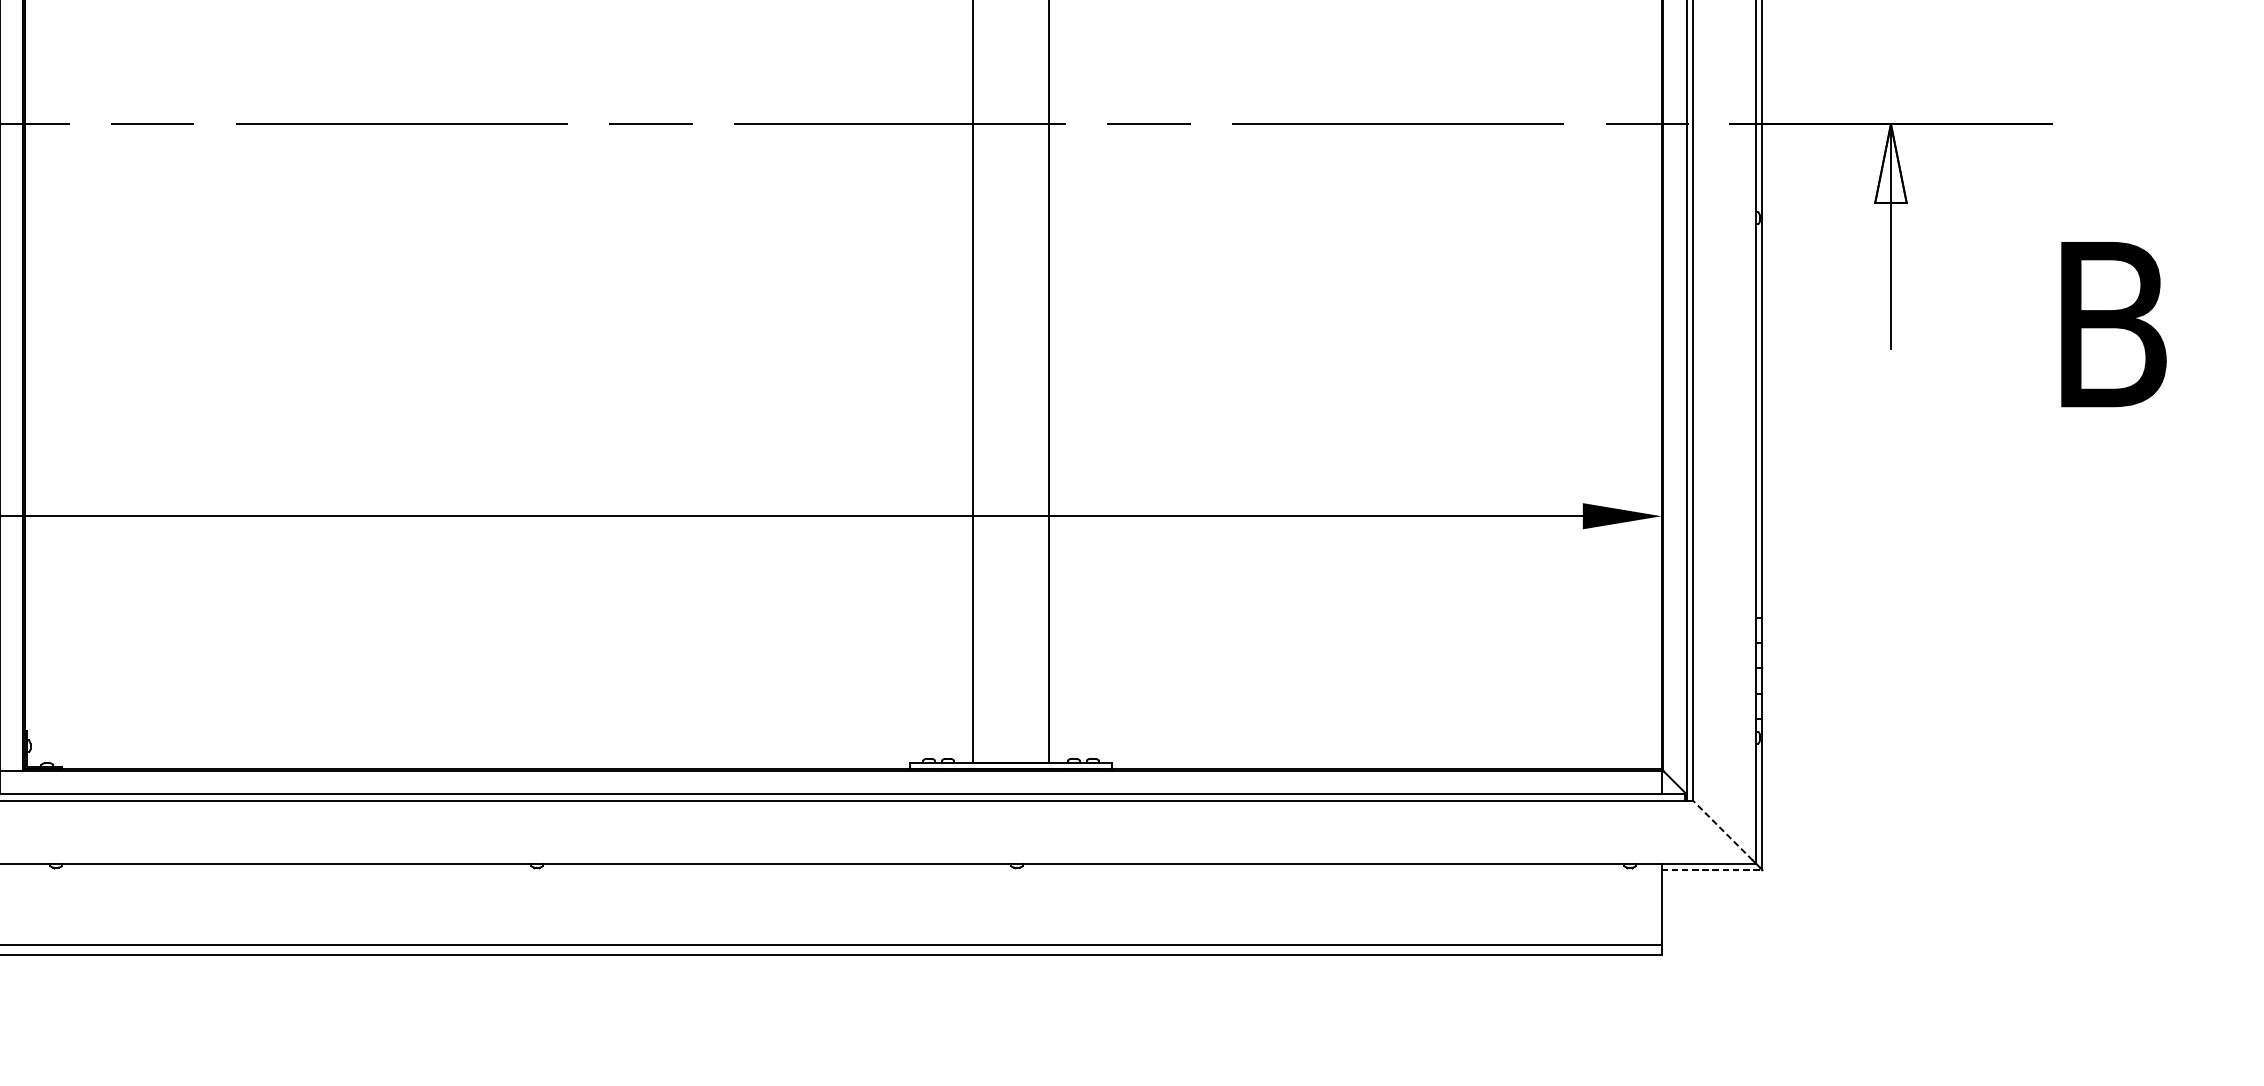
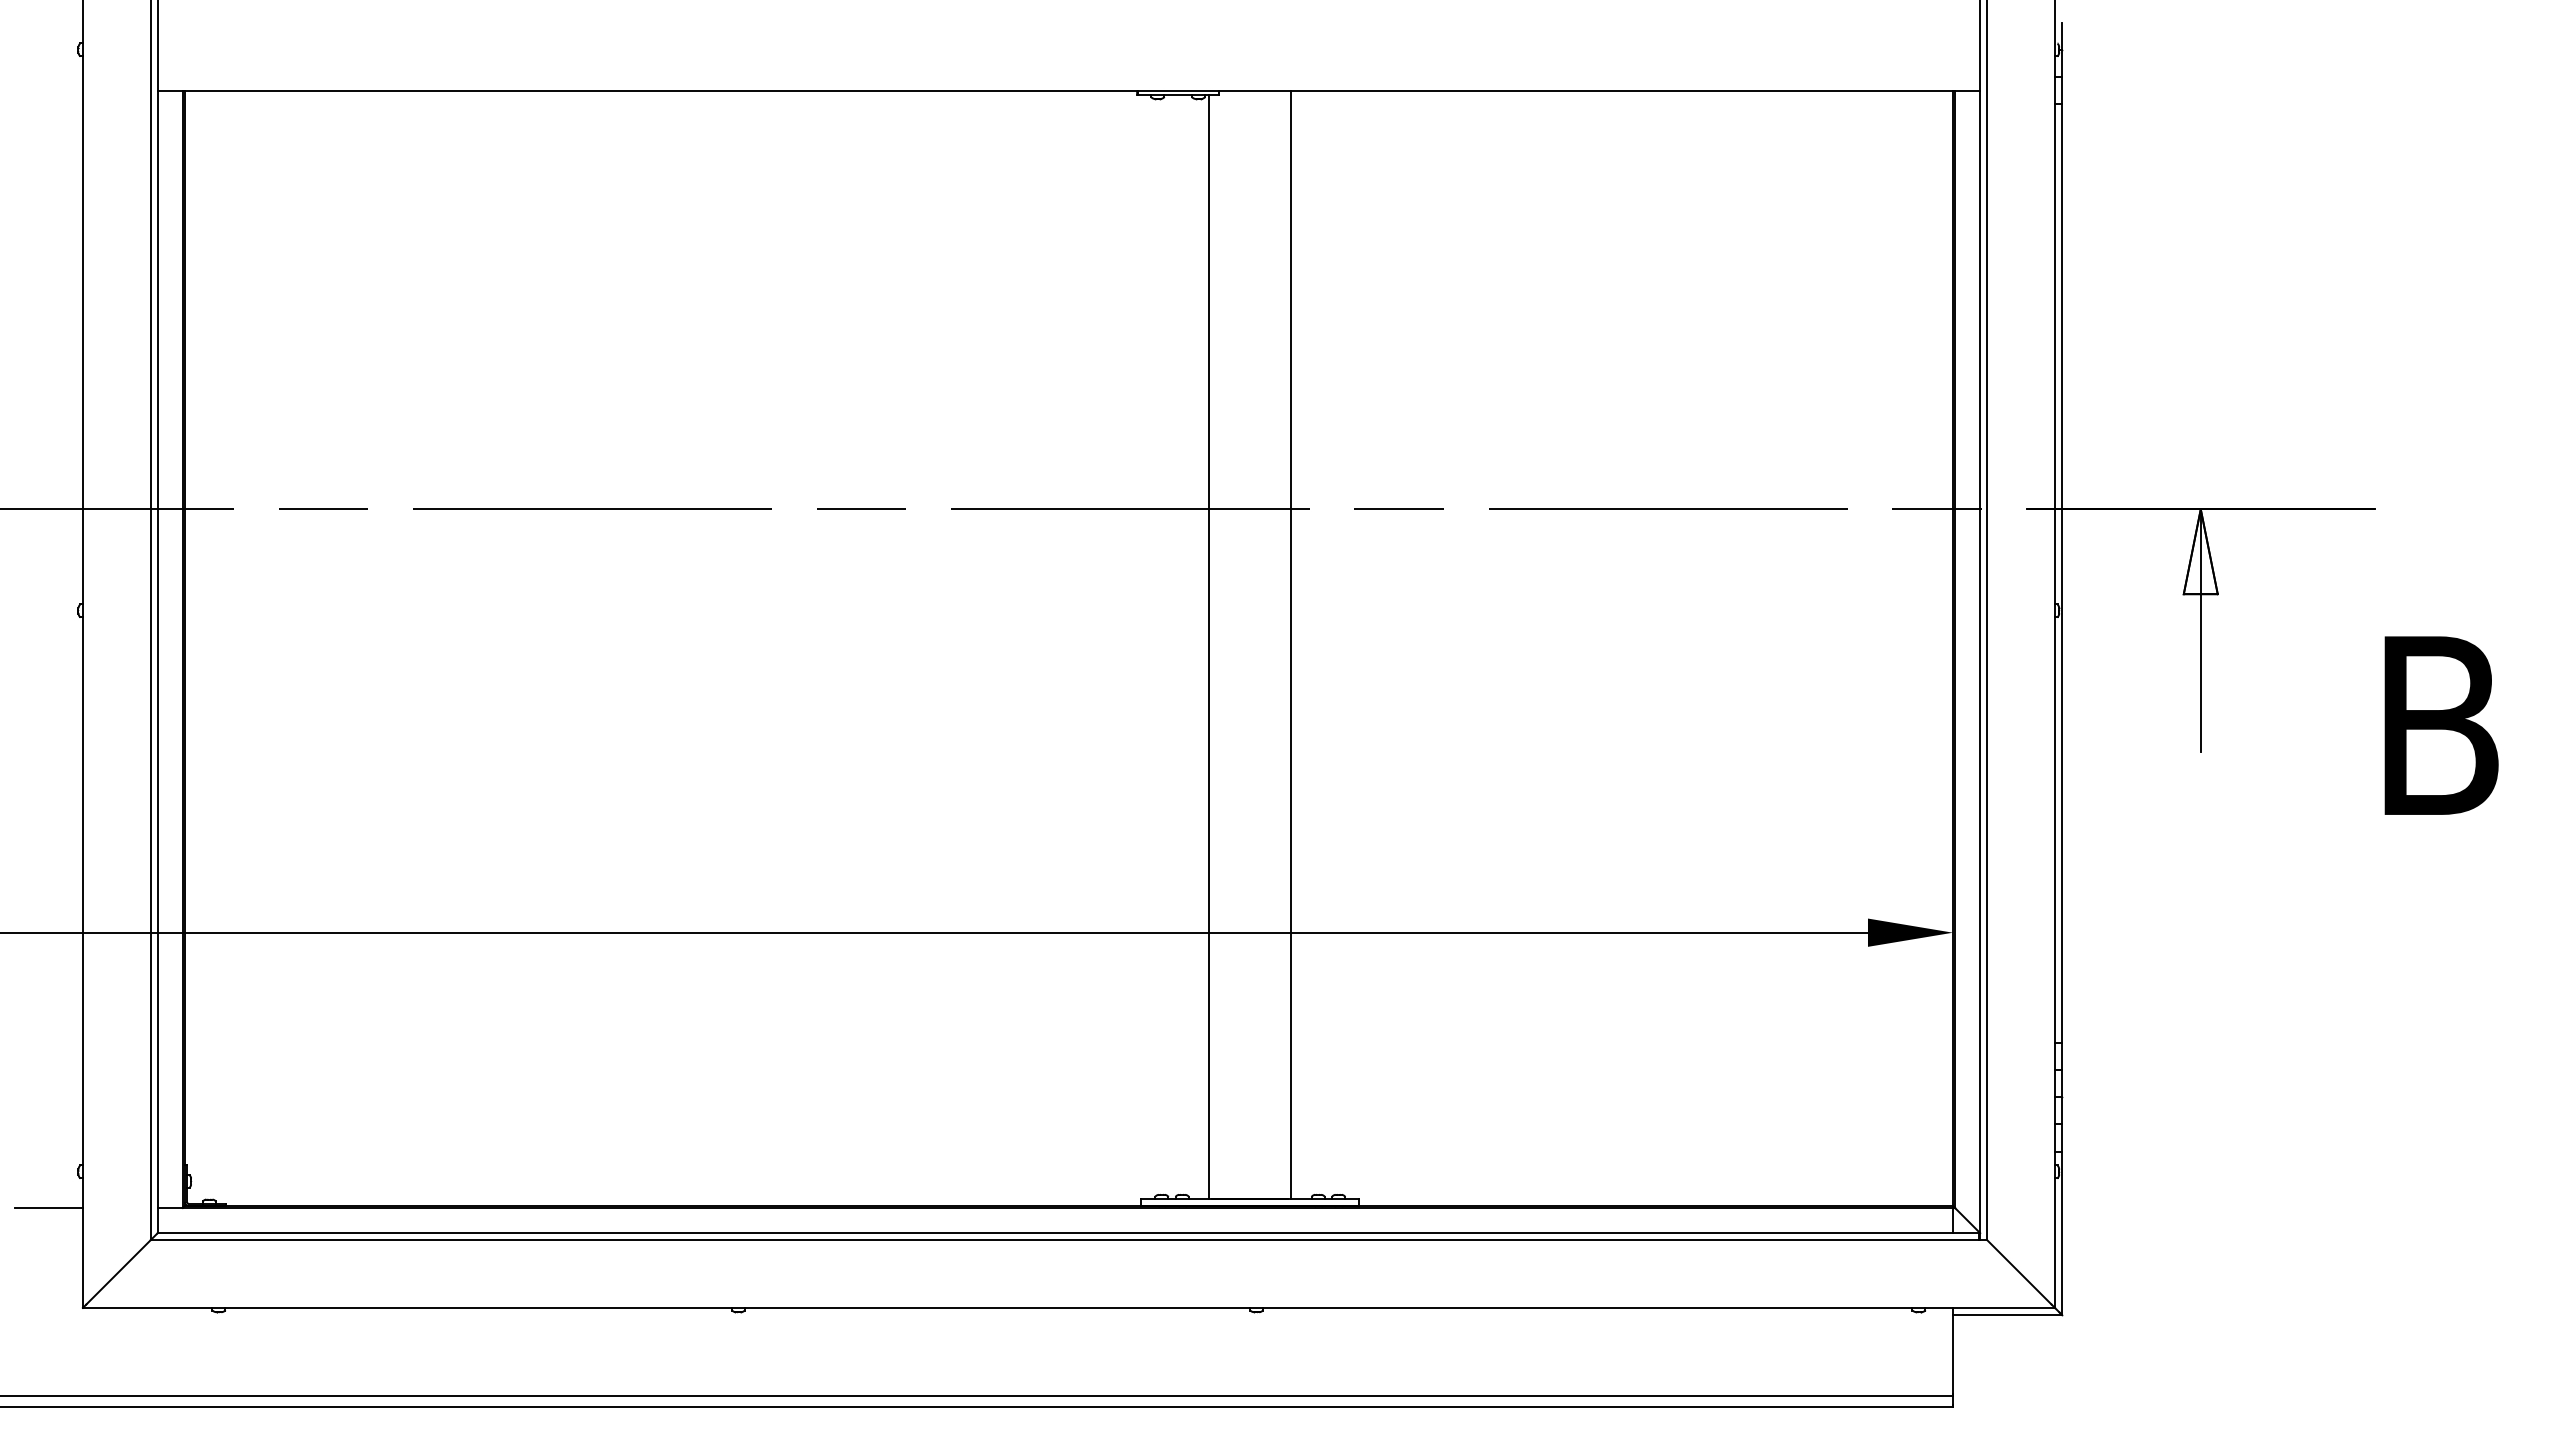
line: (1723, 830) -> (2019, 1272), dashed -> solid
line: (1712, 869) -> (2007, 1314), dashed -> solid

